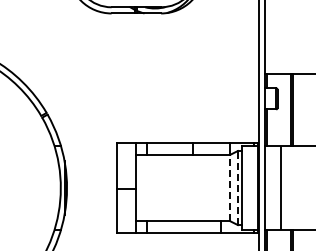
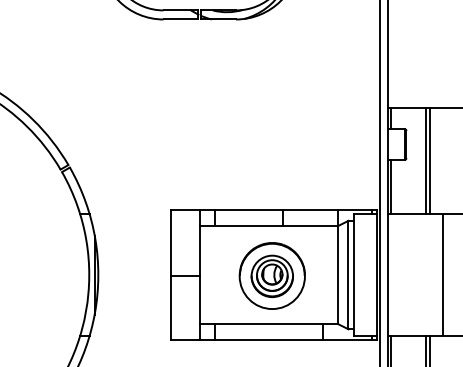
line: (230, 187) -> (337, 274), dashed -> solid
line: (237, 187) -> (347, 274), dashed -> solid
line: (281, 187) -> (443, 274), moved
part: (185, 188) -> (271, 275), added

